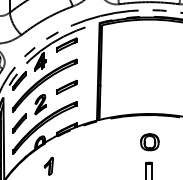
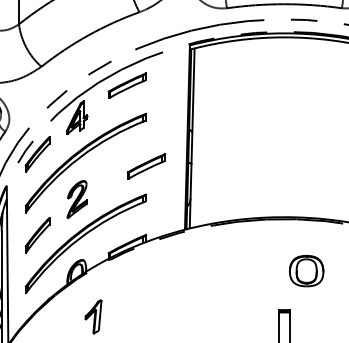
part: (66, 86) -> (145, 164), moved
part: (149, 142) -> (305, 271), moved

